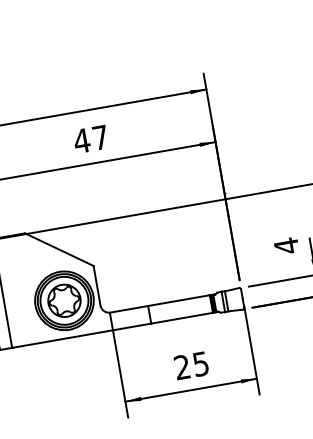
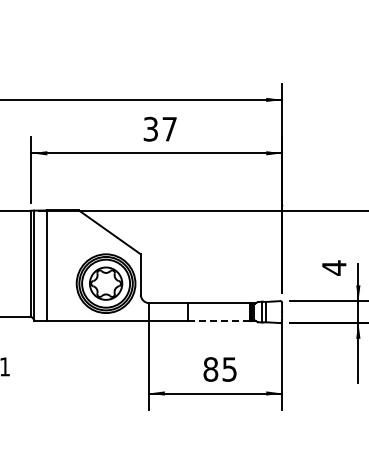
text: (81, 140) -> (150, 128), 47 -> 37
line: (182, 318) -> (219, 321), solid -> dashed
text: (182, 367) -> (210, 369), 25 -> 85

